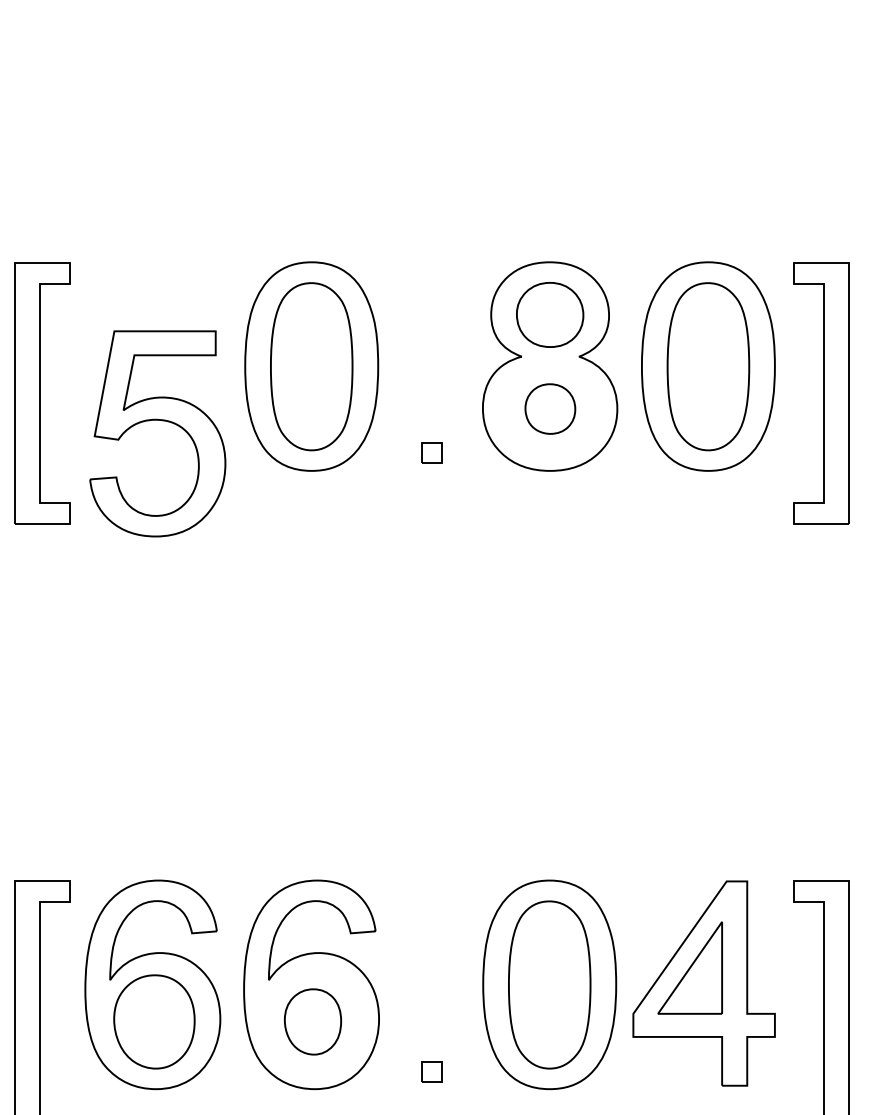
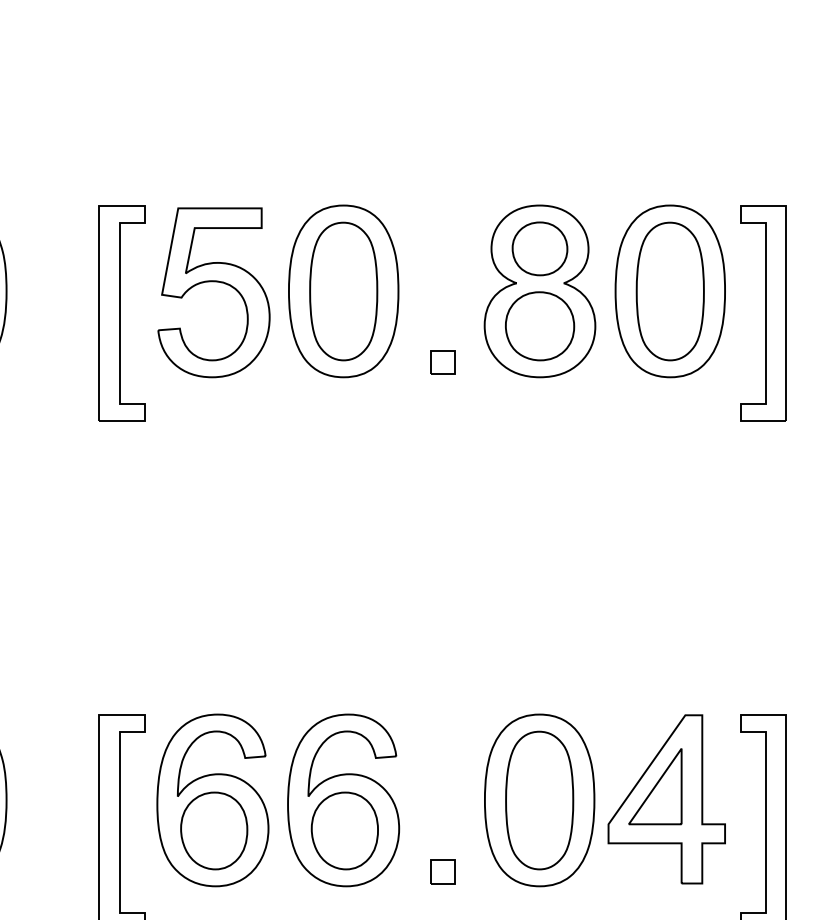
part: (550, 409) -> (540, 326), size x1.67
part: (157, 421) -> (213, 282), moved
part: (431, 452) -> (442, 362), size x1.43
part: (312, 1021) -> (344, 830), size x1.43
part: (431, 1071) -> (442, 871), size x1.43

